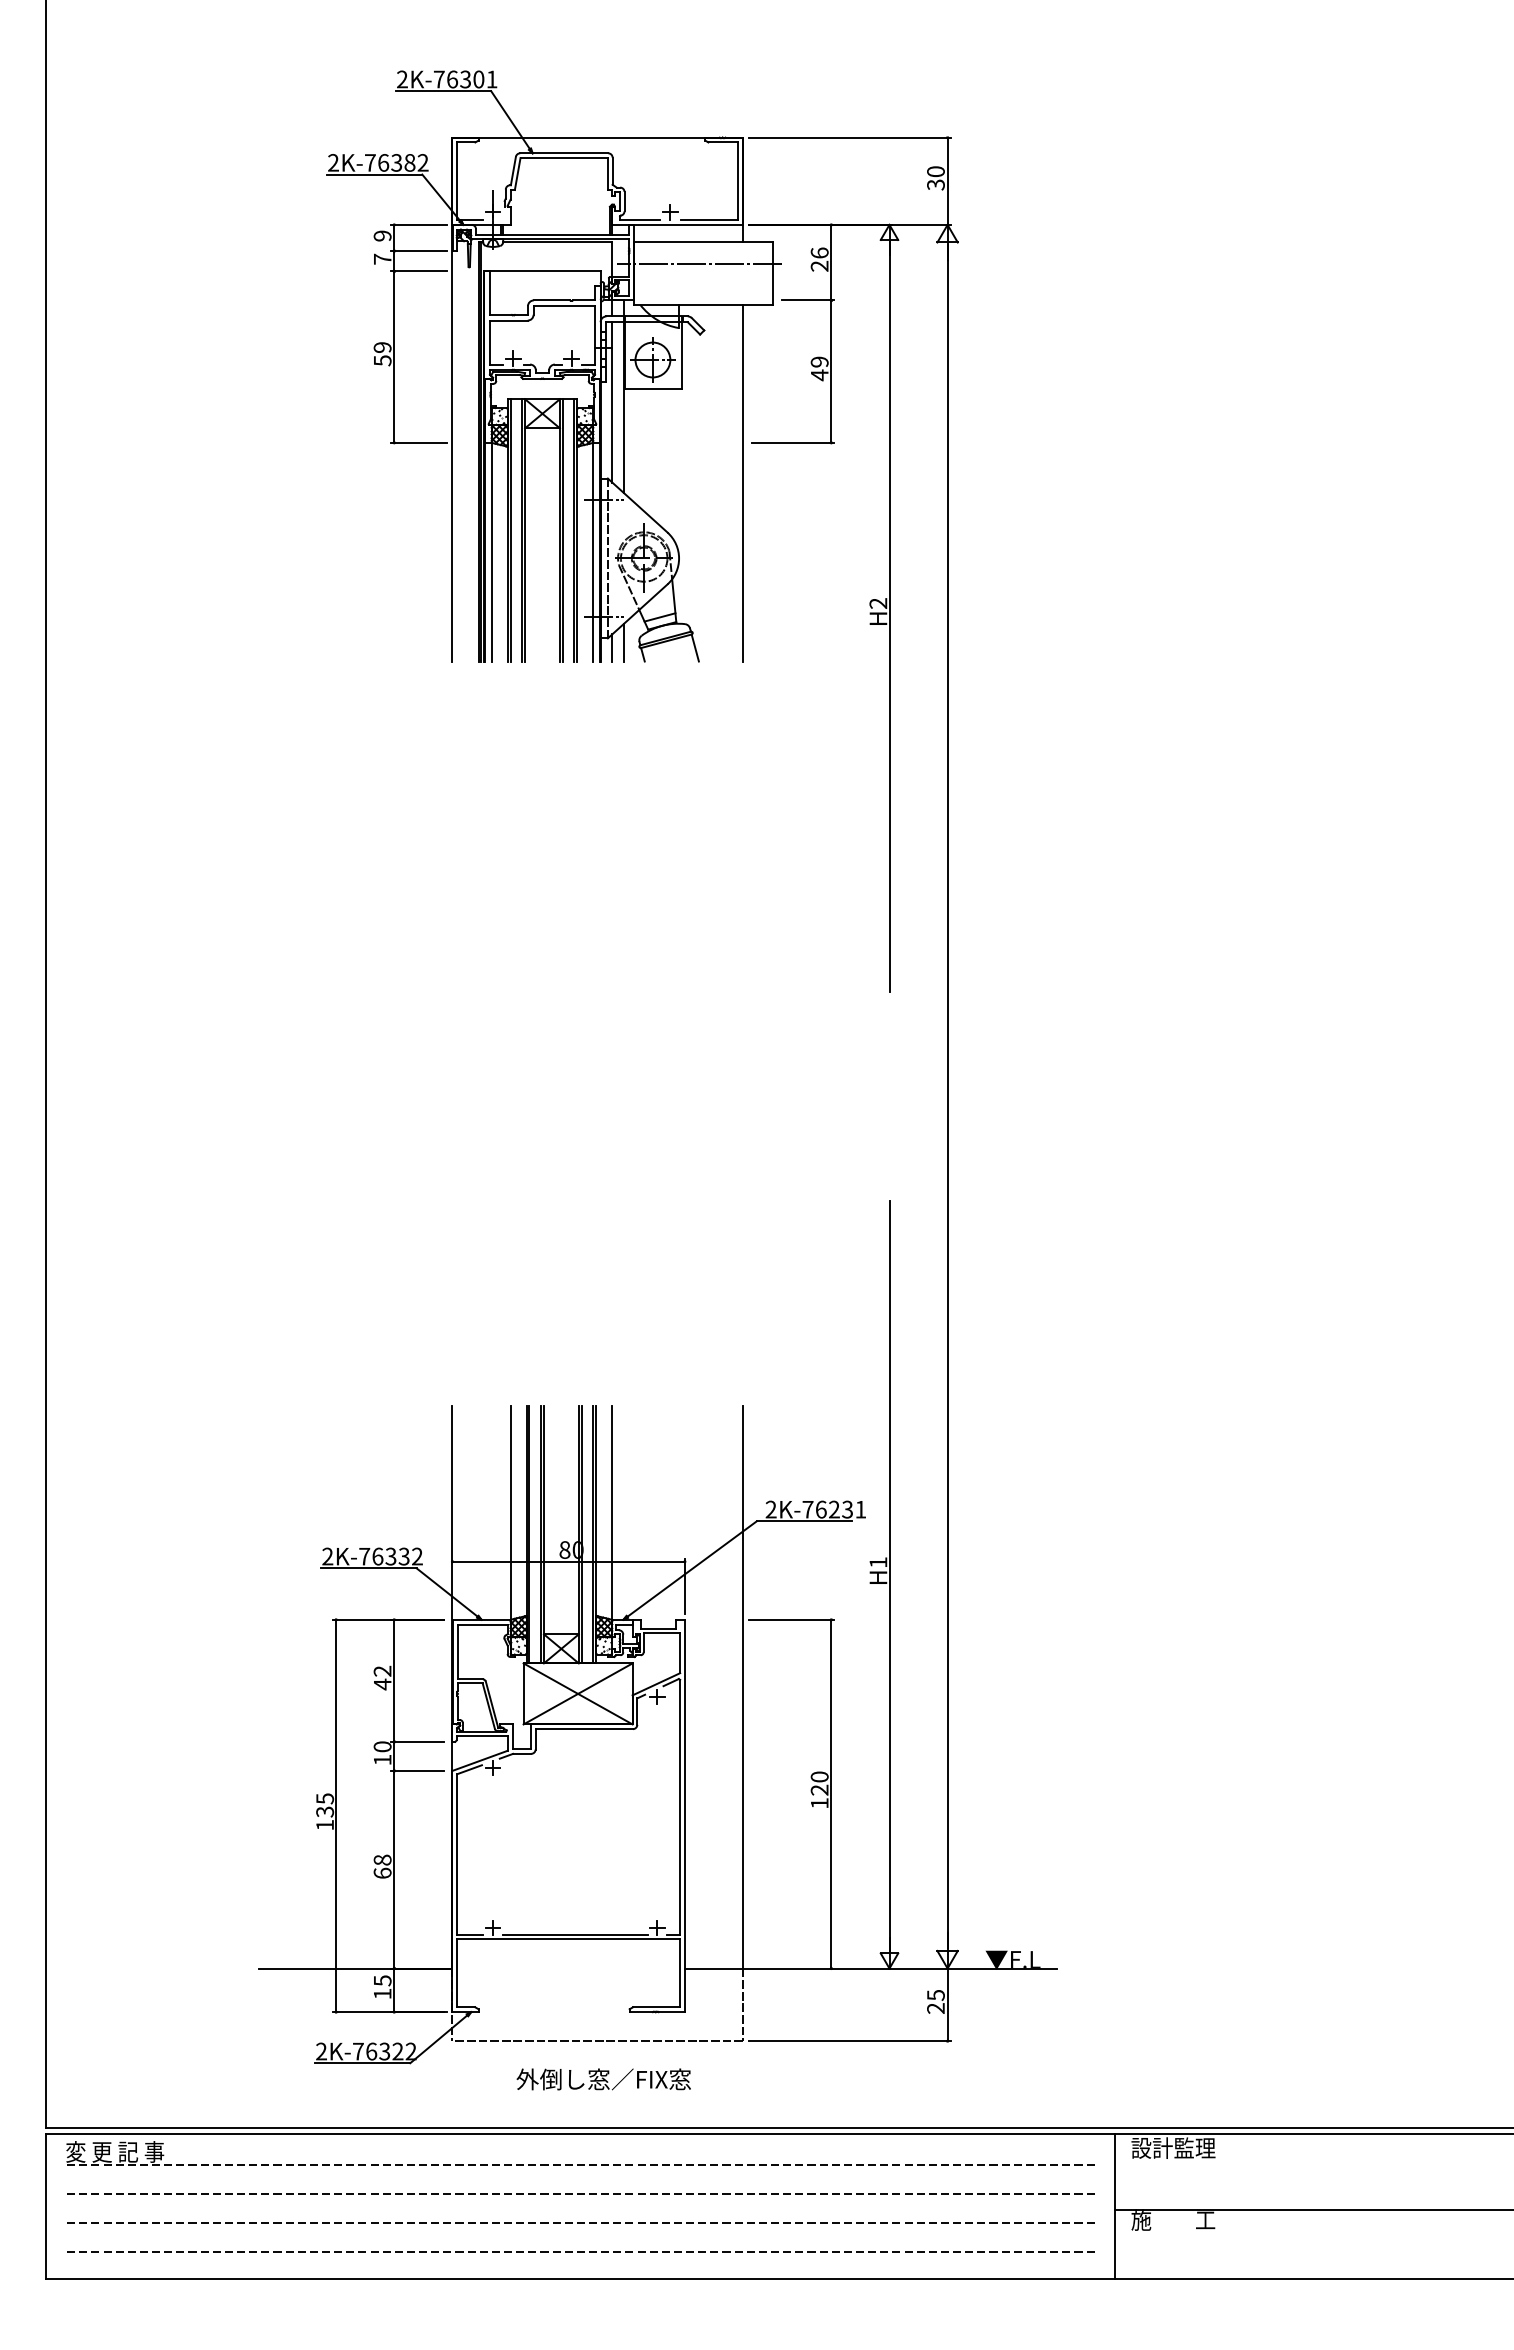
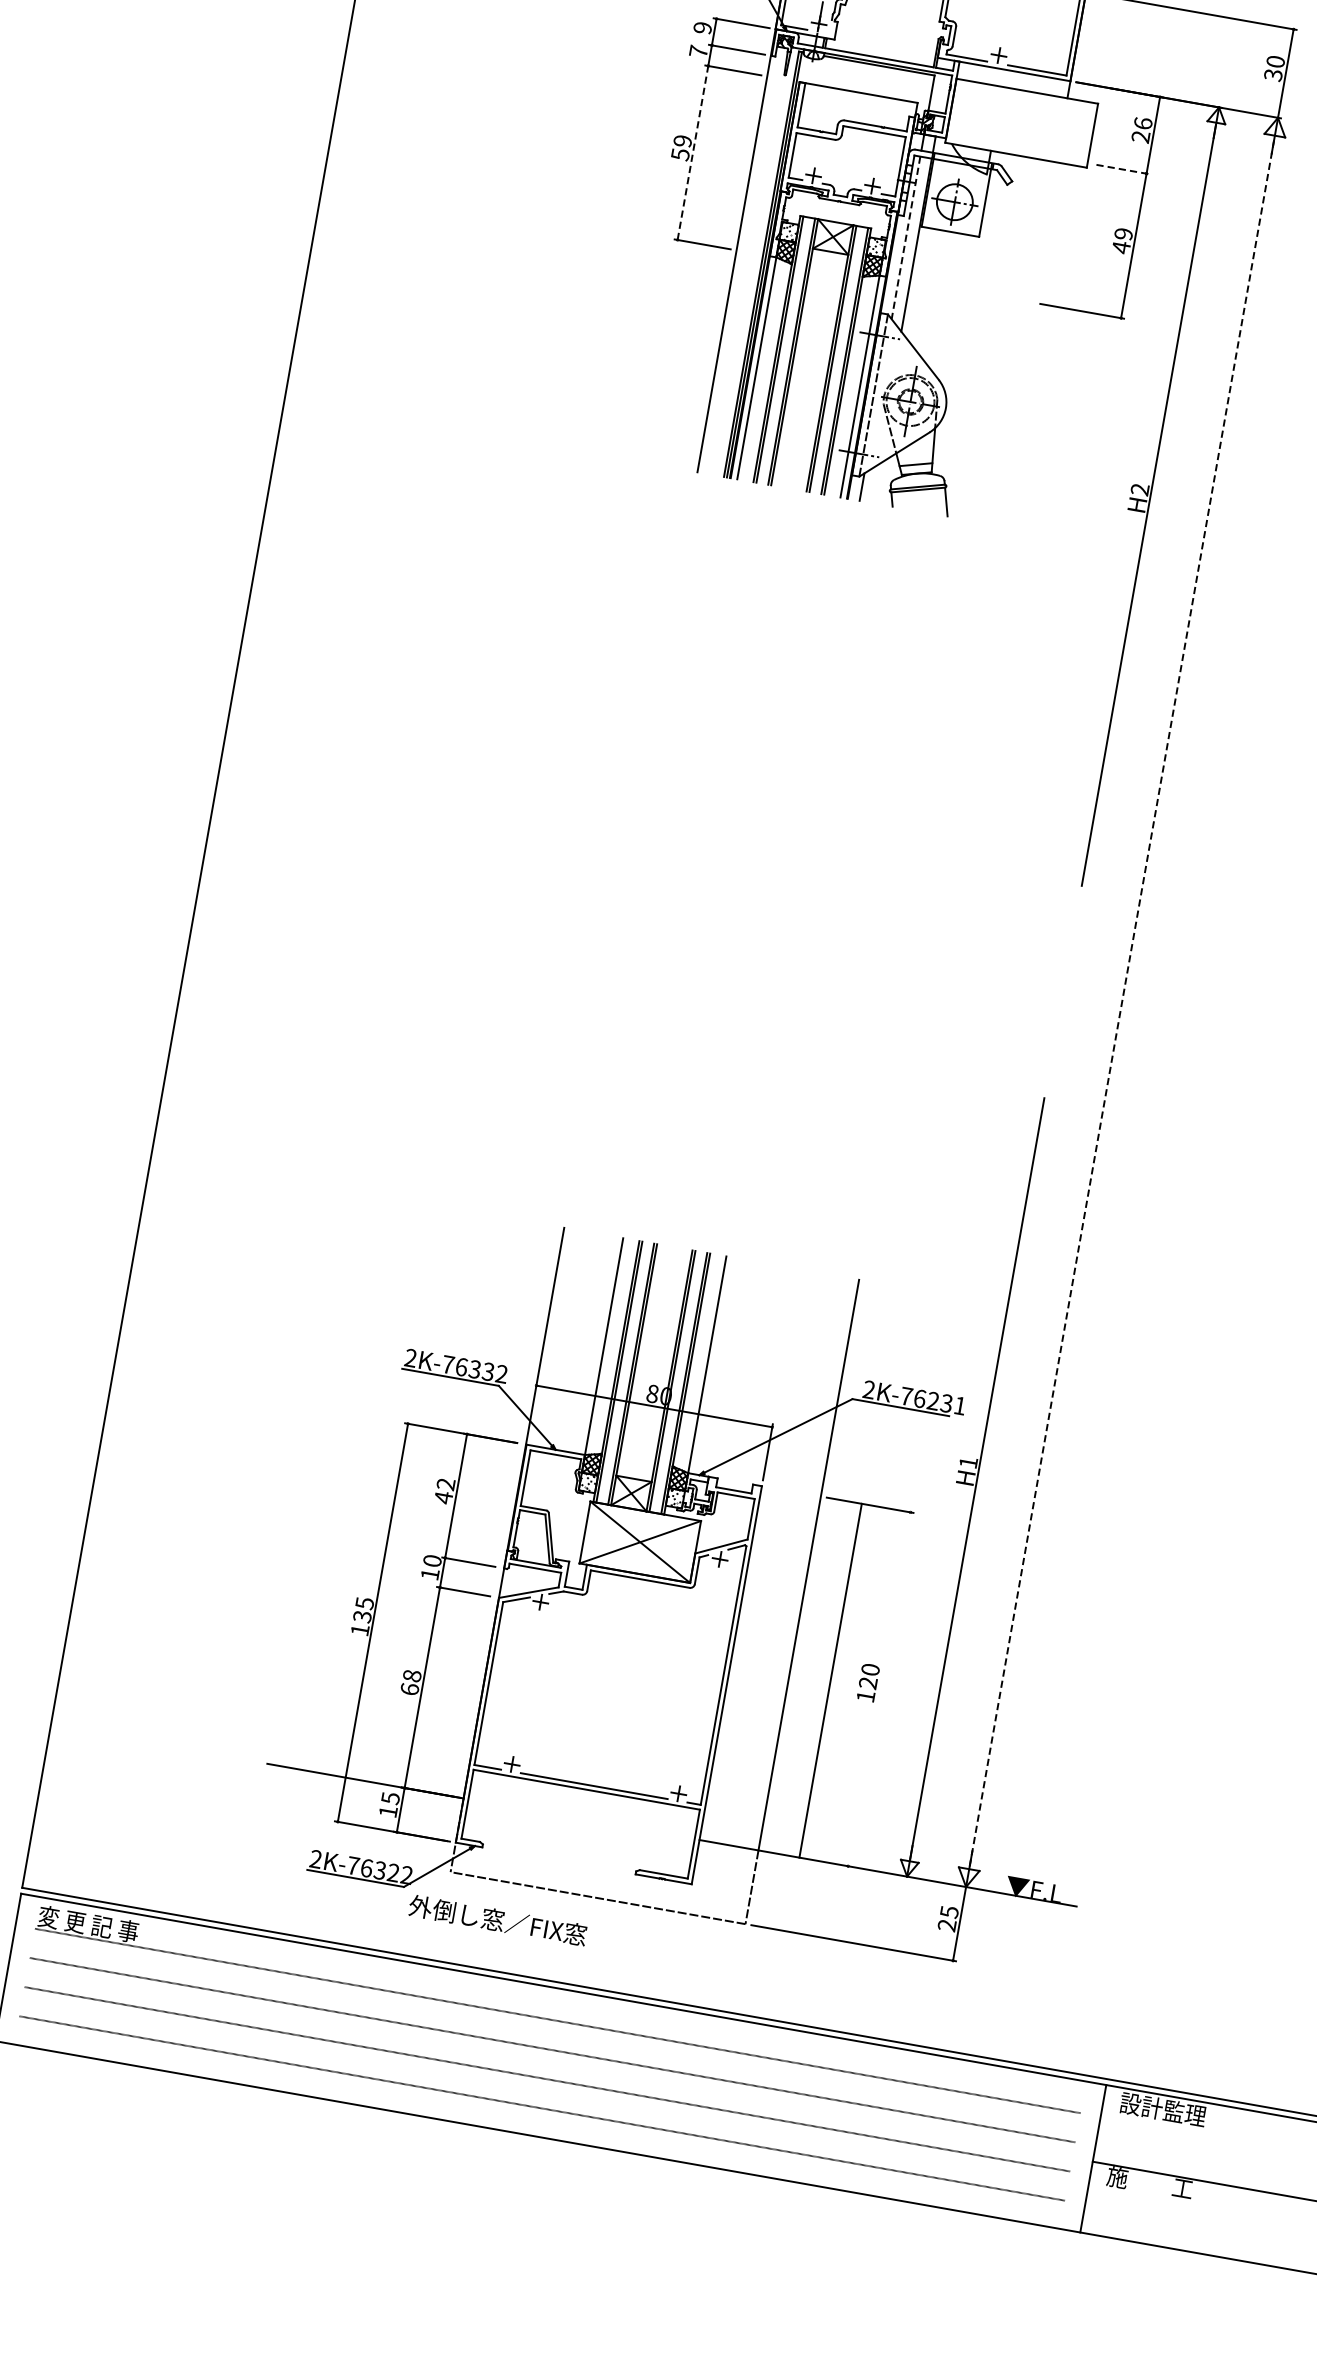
line: (699, 264) -> (1019, 113), removed
line: (808, 300) -> (1123, 169), solid -> dashed
line: (394, 357) -> (693, 153), solid -> dashed
line: (612, 402) -> (906, 238), solid -> dashed
line: (743, 482) -> (1024, 342), removed
line: (623, 642) -> (874, 483), removed
line: (947, 1096) -> (1121, 1002), solid -> dashed
line: (831, 1793) -> (830, 1680), moved
text: (603, 2079) -> (497, 1920), moved

